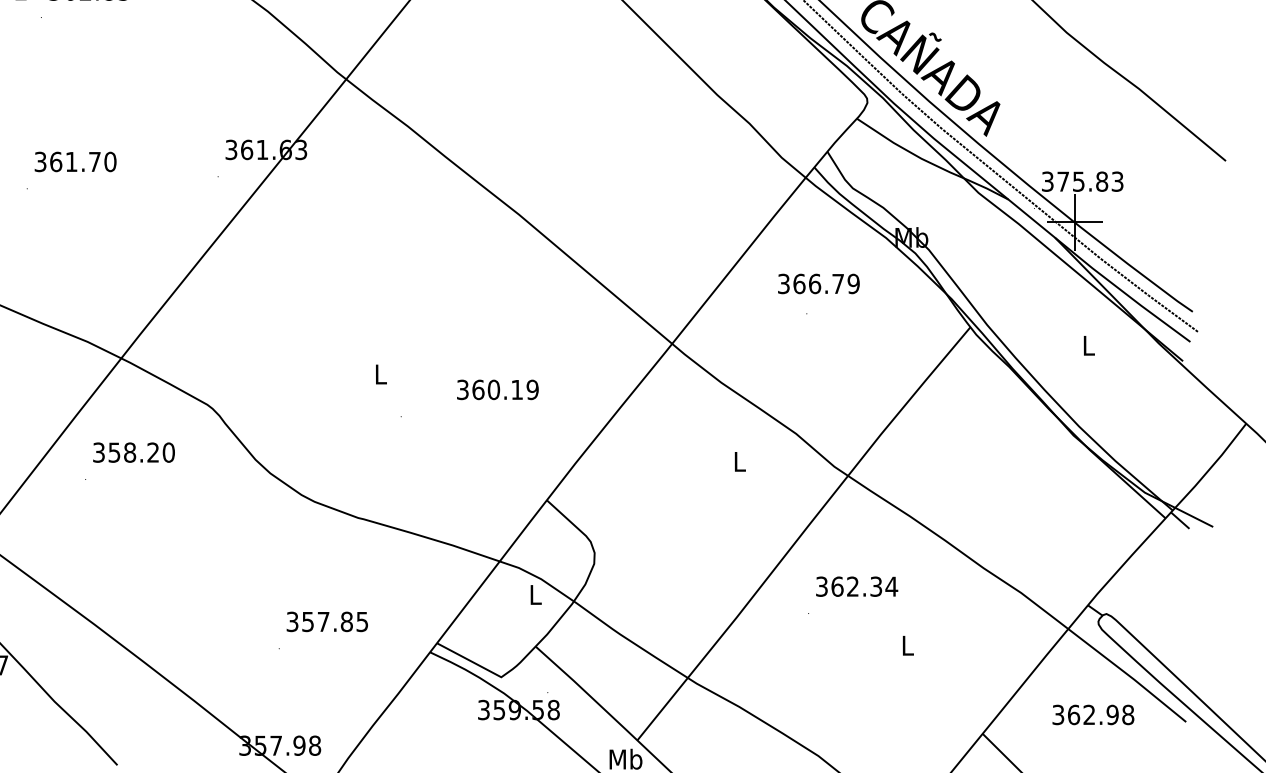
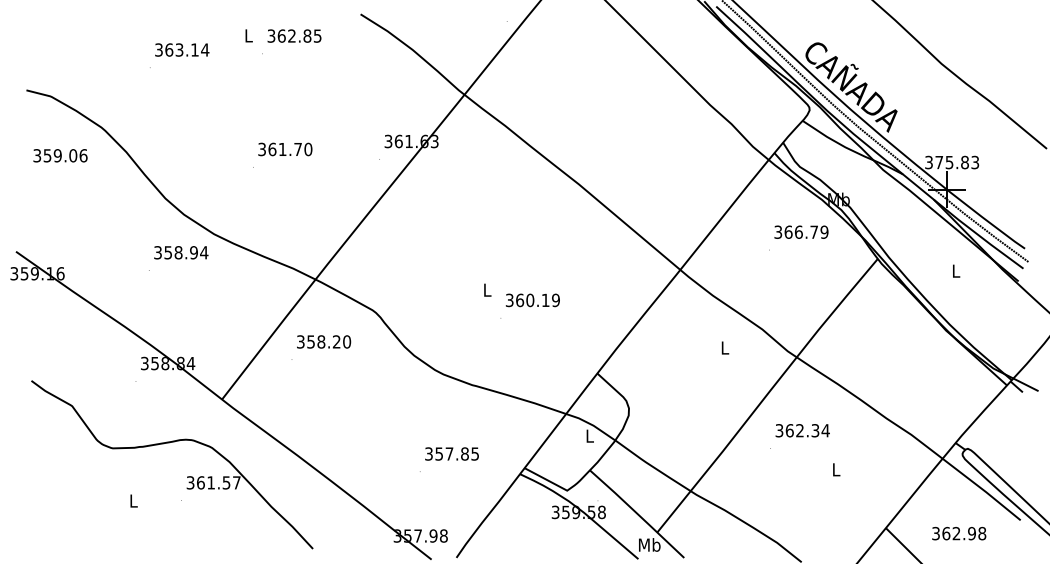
text: (818, 282) -> (801, 231), moved
text: (497, 390) -> (532, 300), moved
text: (1093, 714) -> (959, 533), moved

